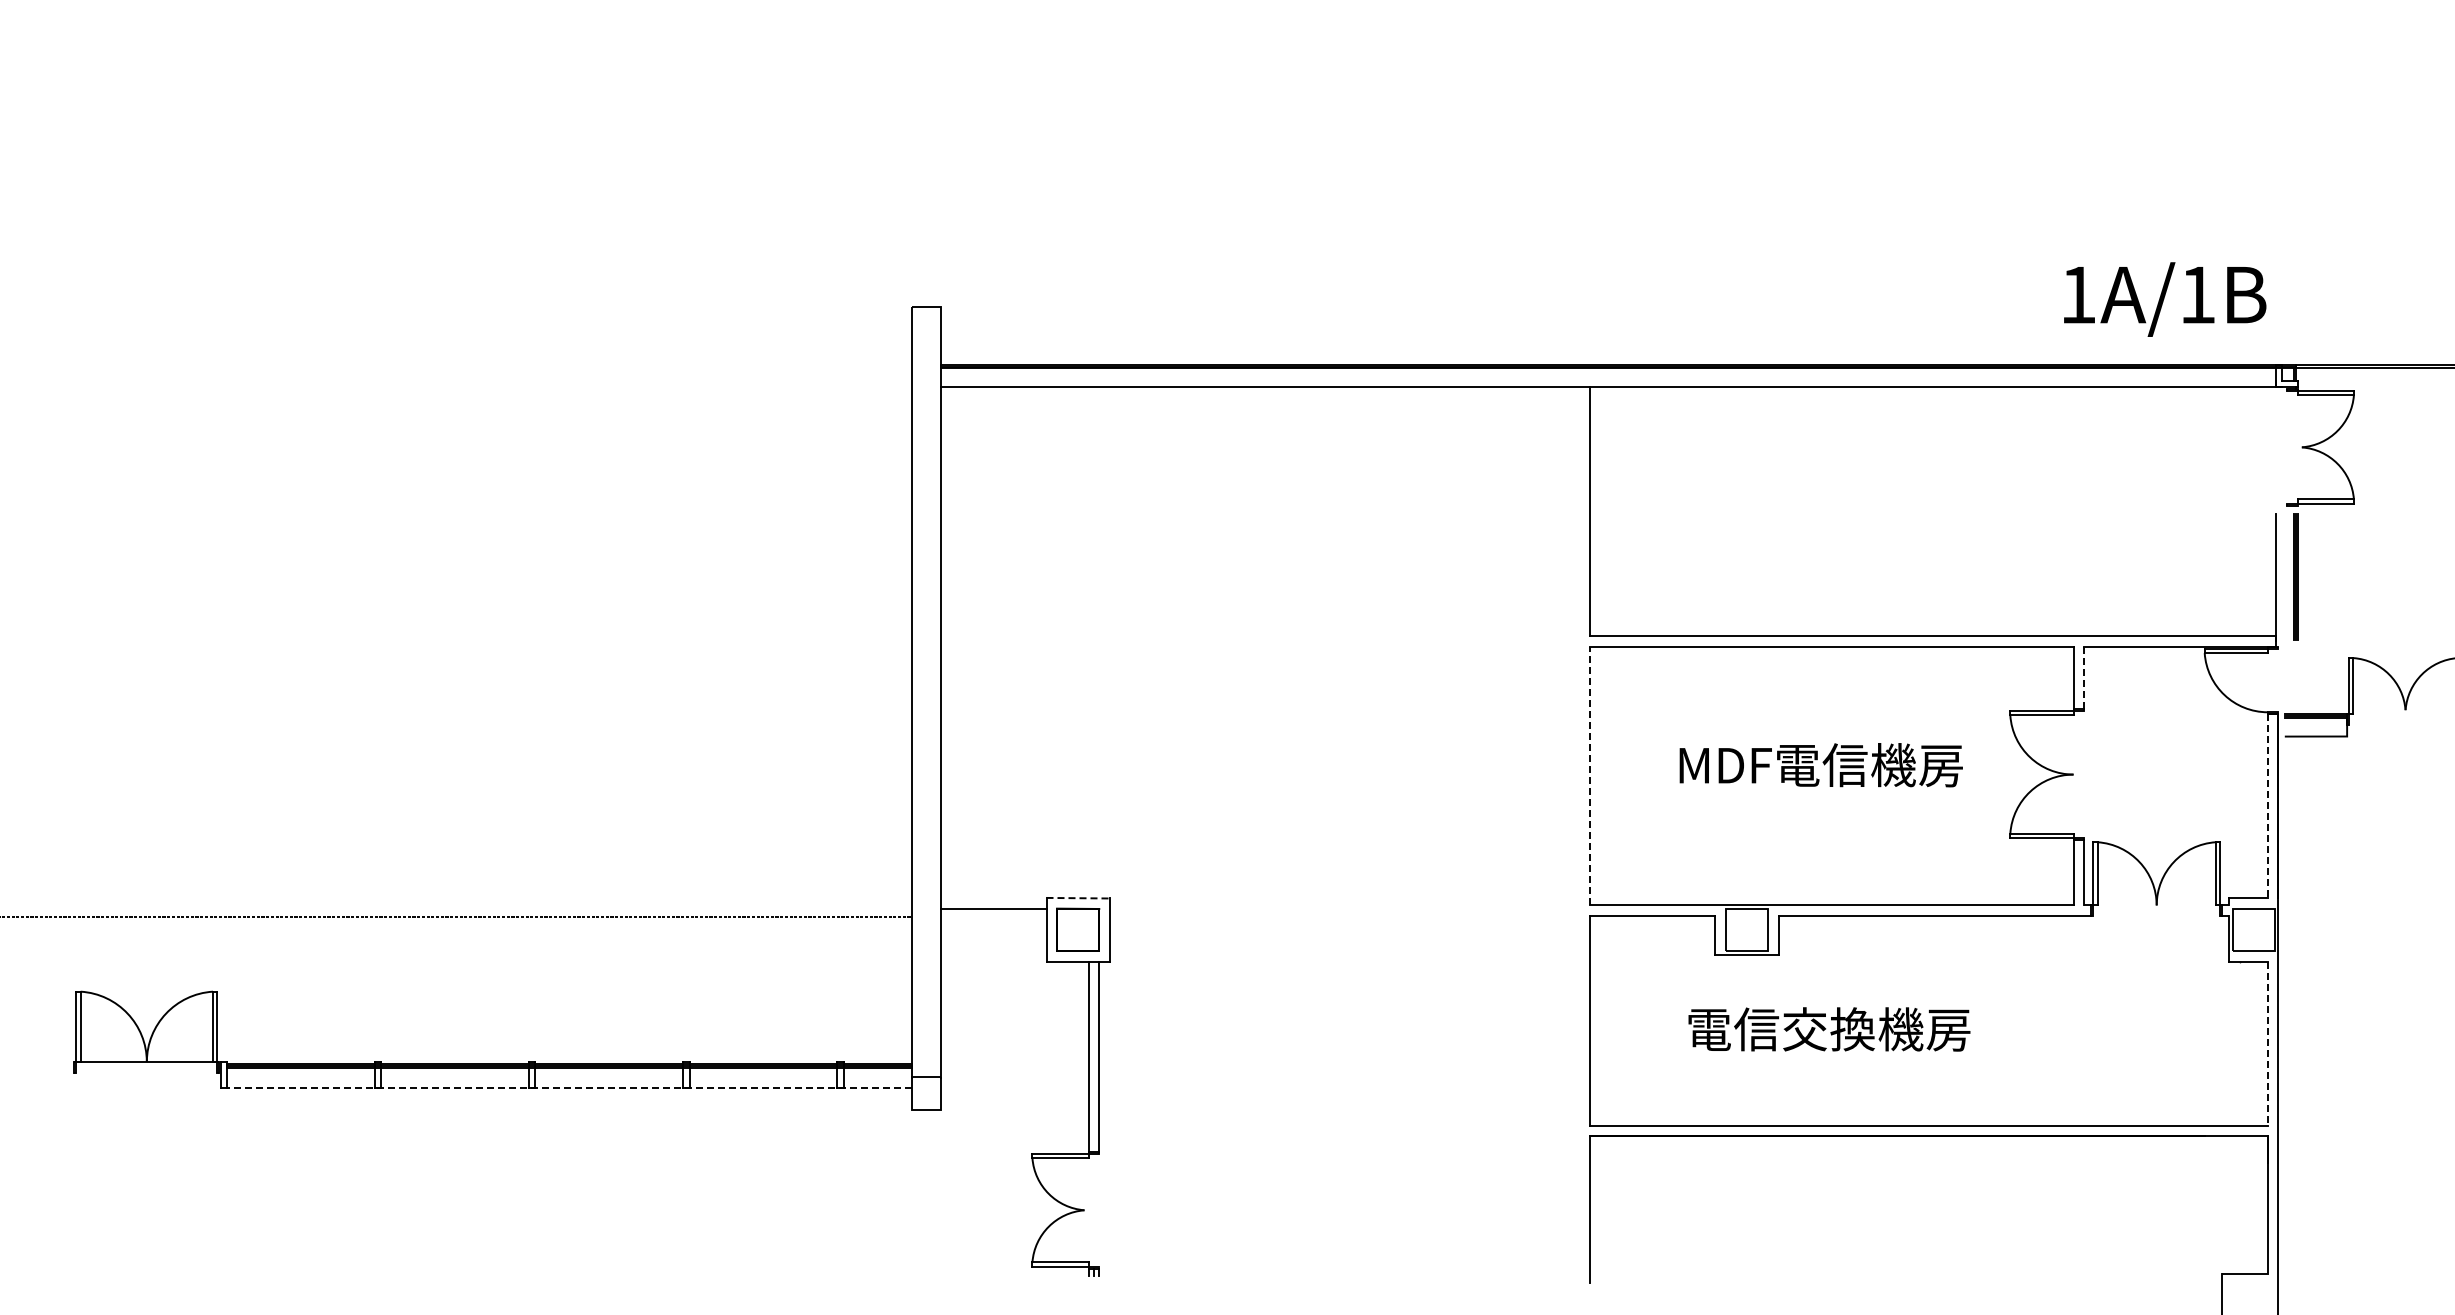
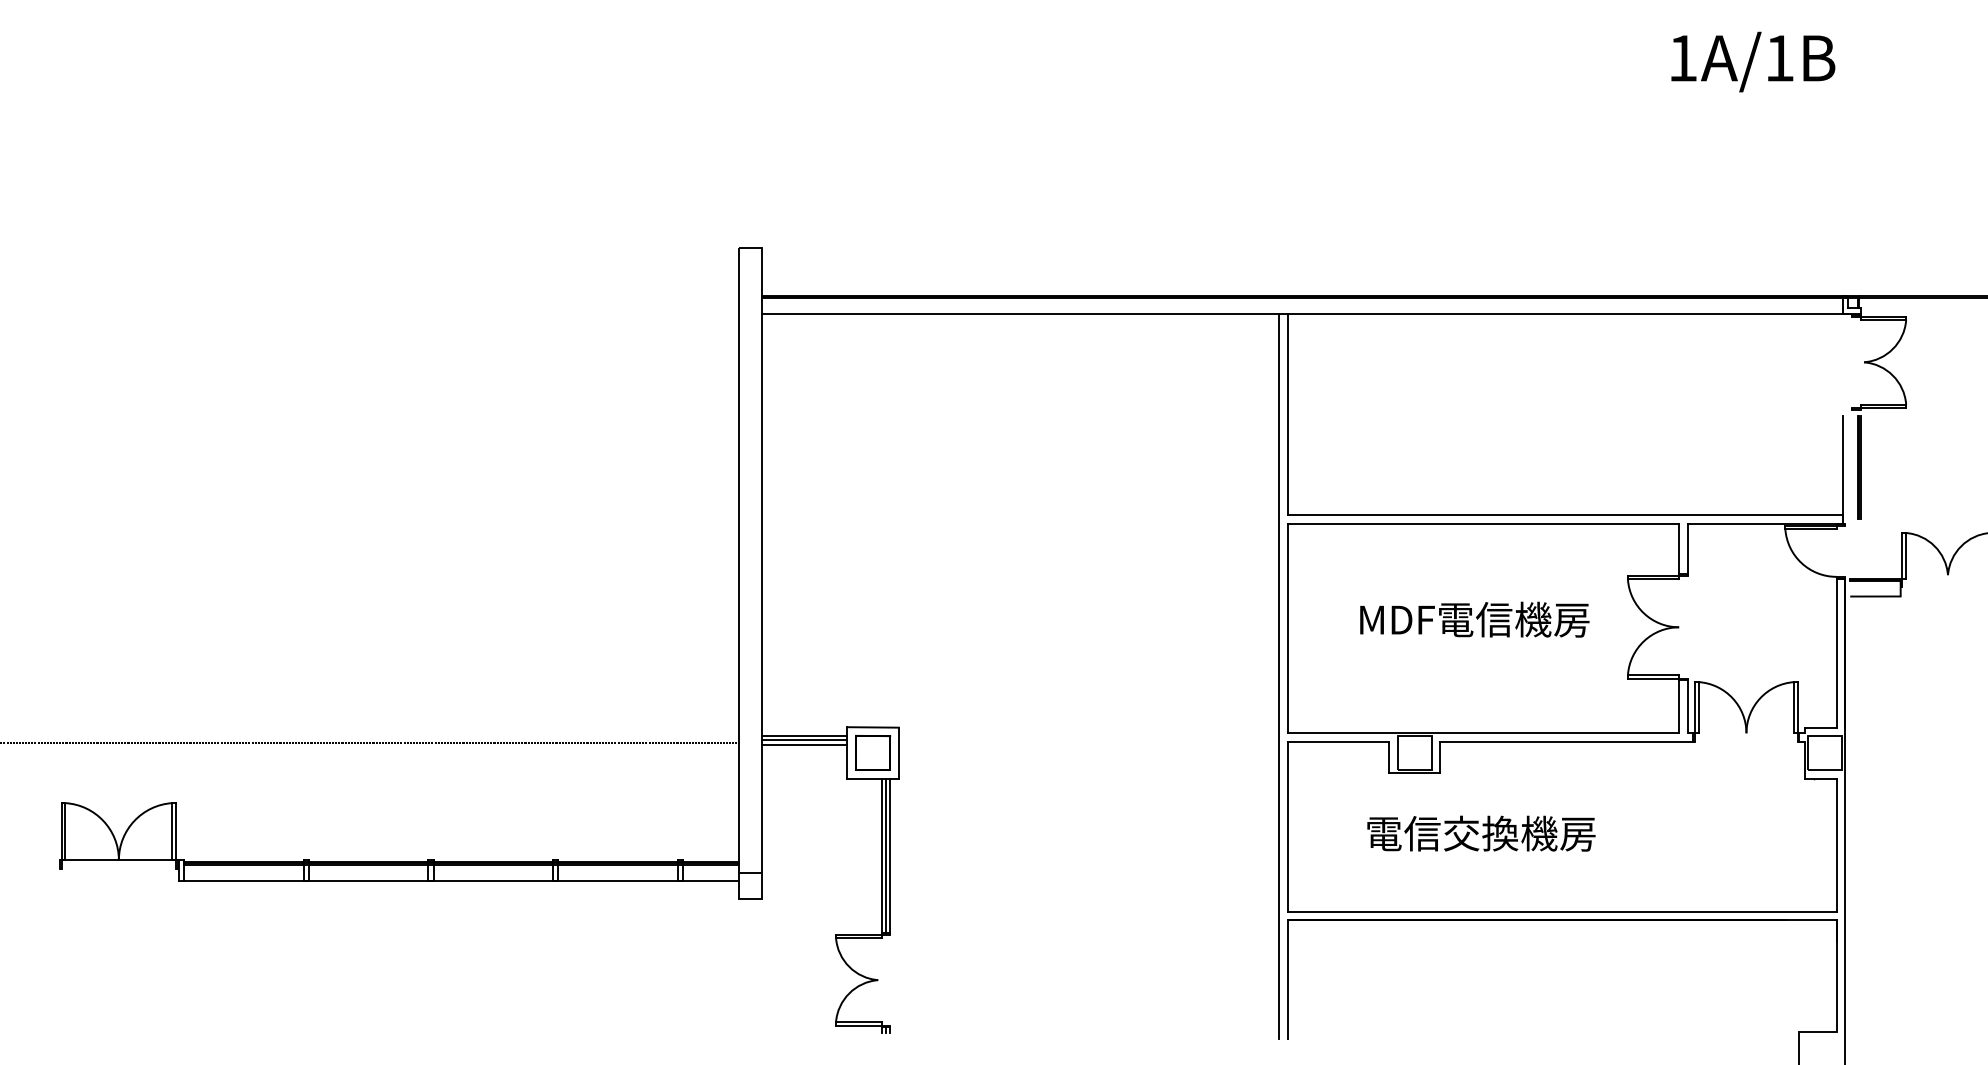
text: (2165, 299) -> (1753, 62), moved
line: (2084, 677) -> (1687, 548), dashed -> solid
line: (1590, 775) -> (1287, 628), dashed -> solid
line: (2267, 806) -> (1836, 653), dashed -> solid
line: (1579, 834) -> (1279, 675), added
line: (1078, 898) -> (873, 727), dashed -> solid
line: (993, 914) -> (804, 740), added
line: (993, 919) -> (804, 744), added
line: (2267, 1043) -> (1836, 845), dashed -> solid
line: (1094, 1056) -> (886, 855), added
line: (569, 1087) -> (461, 880), dashed -> solid

